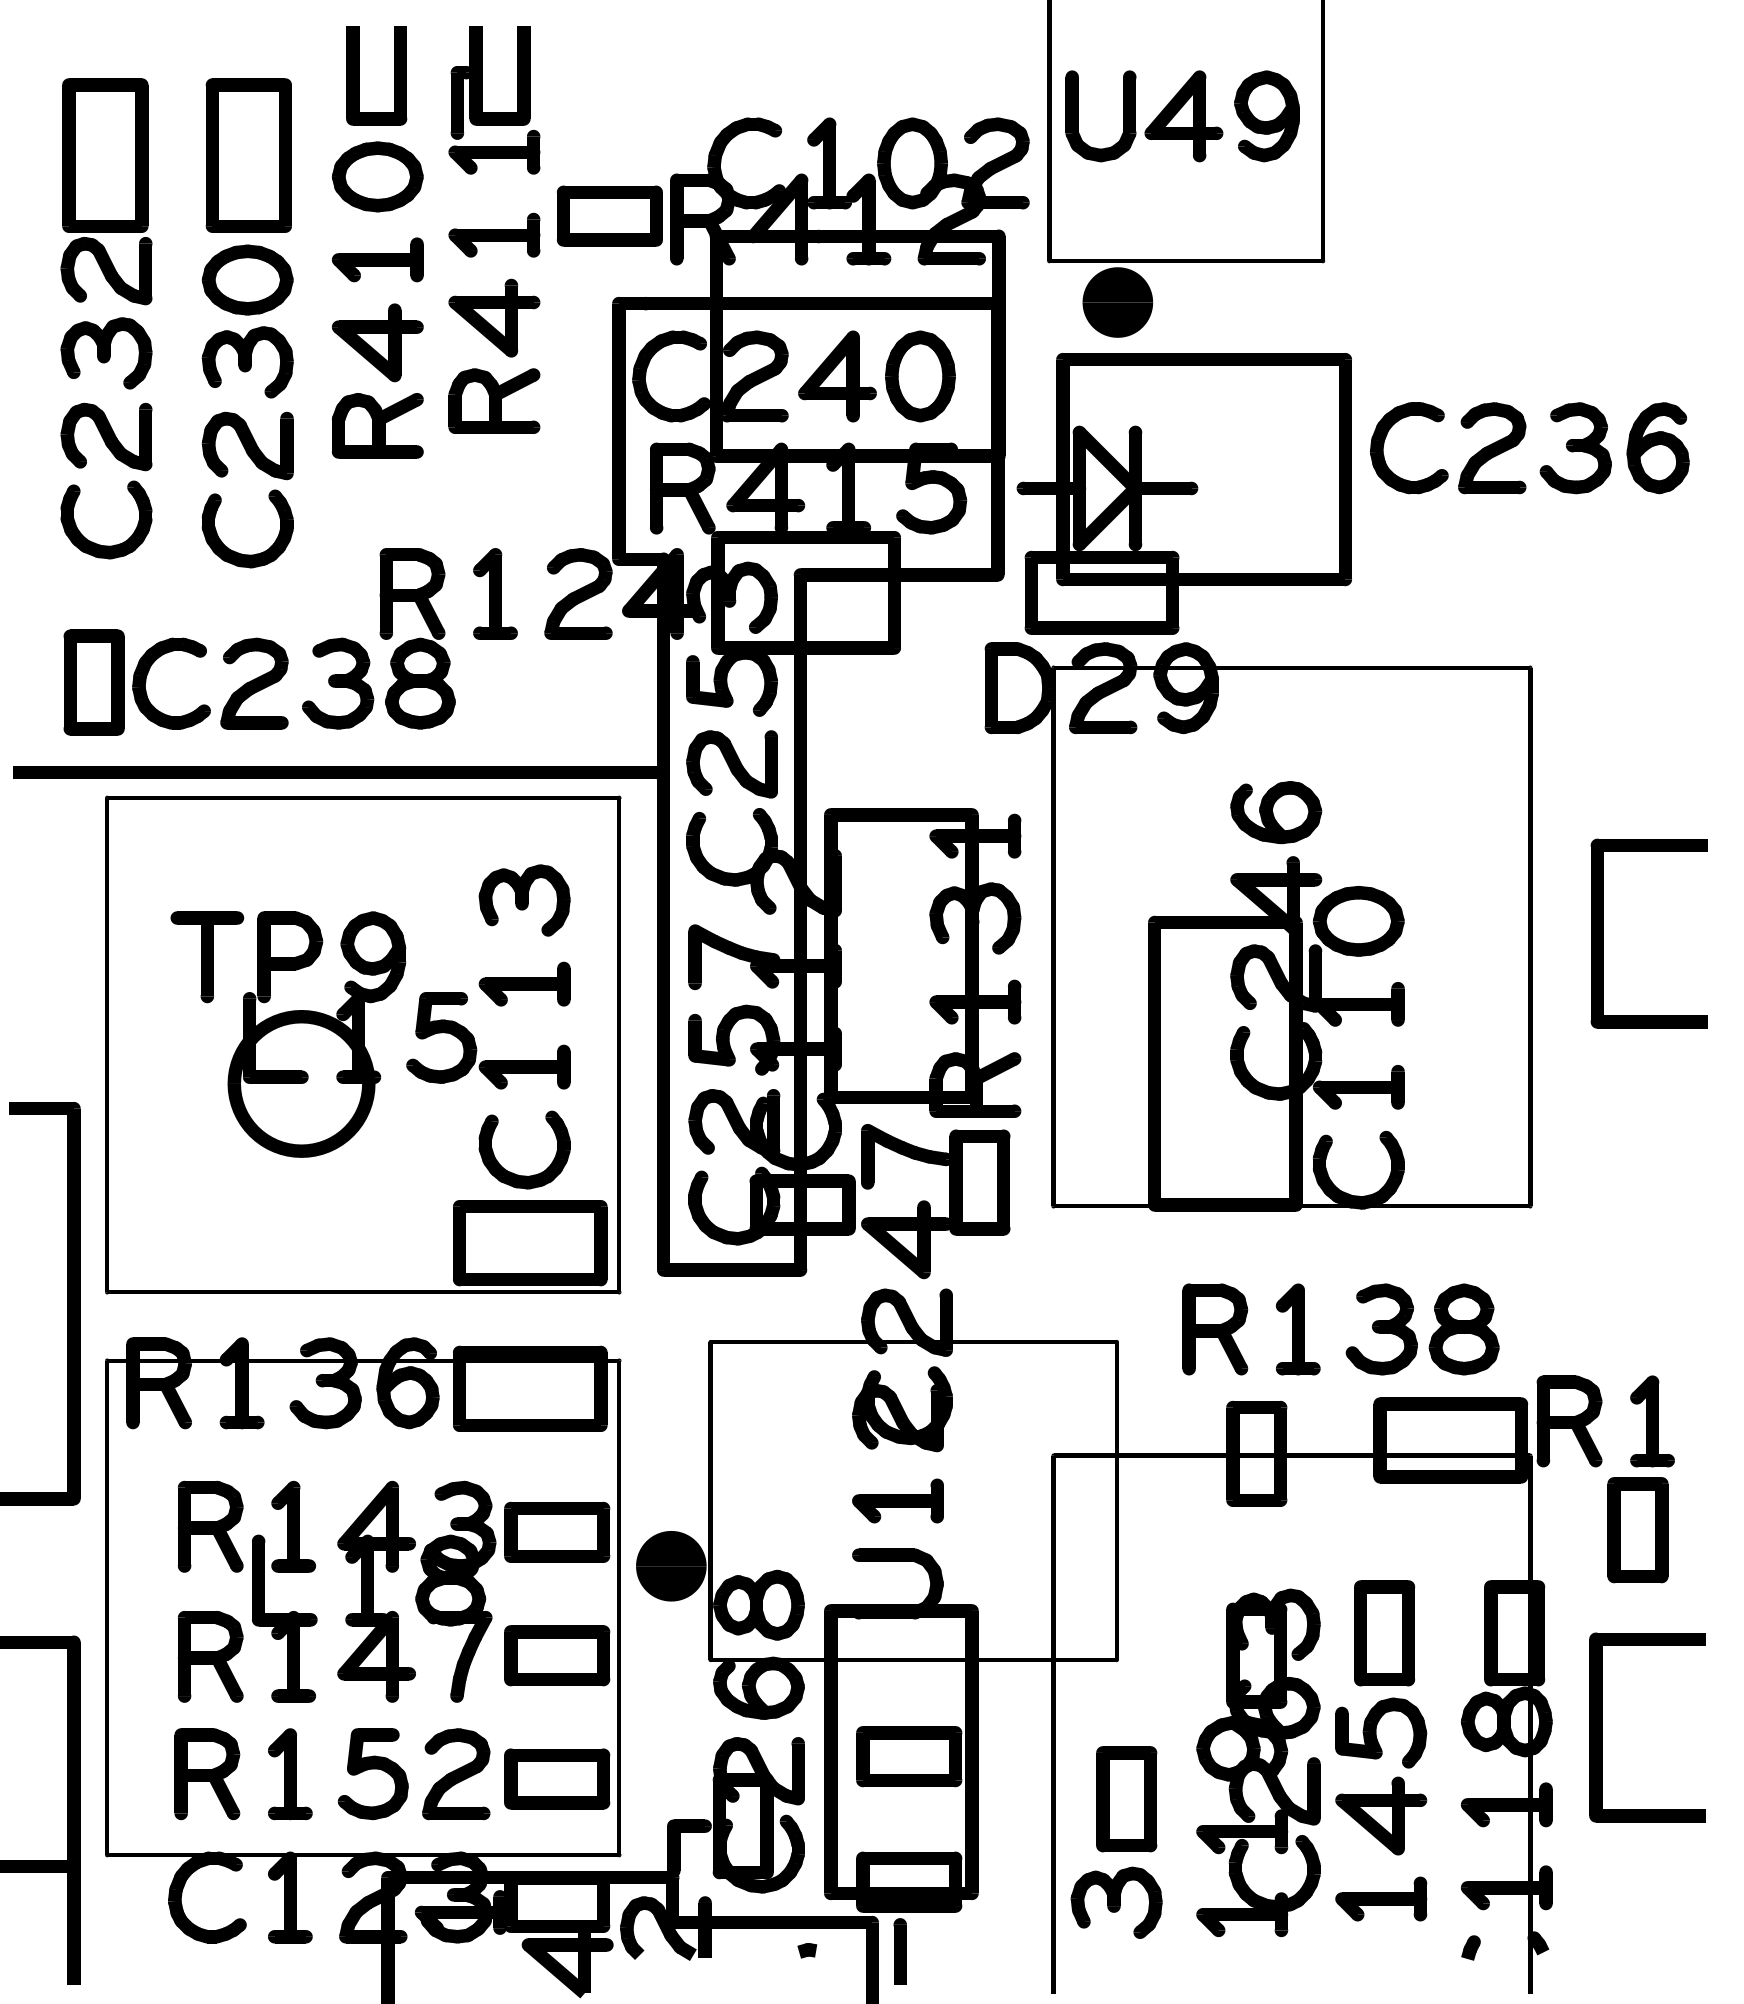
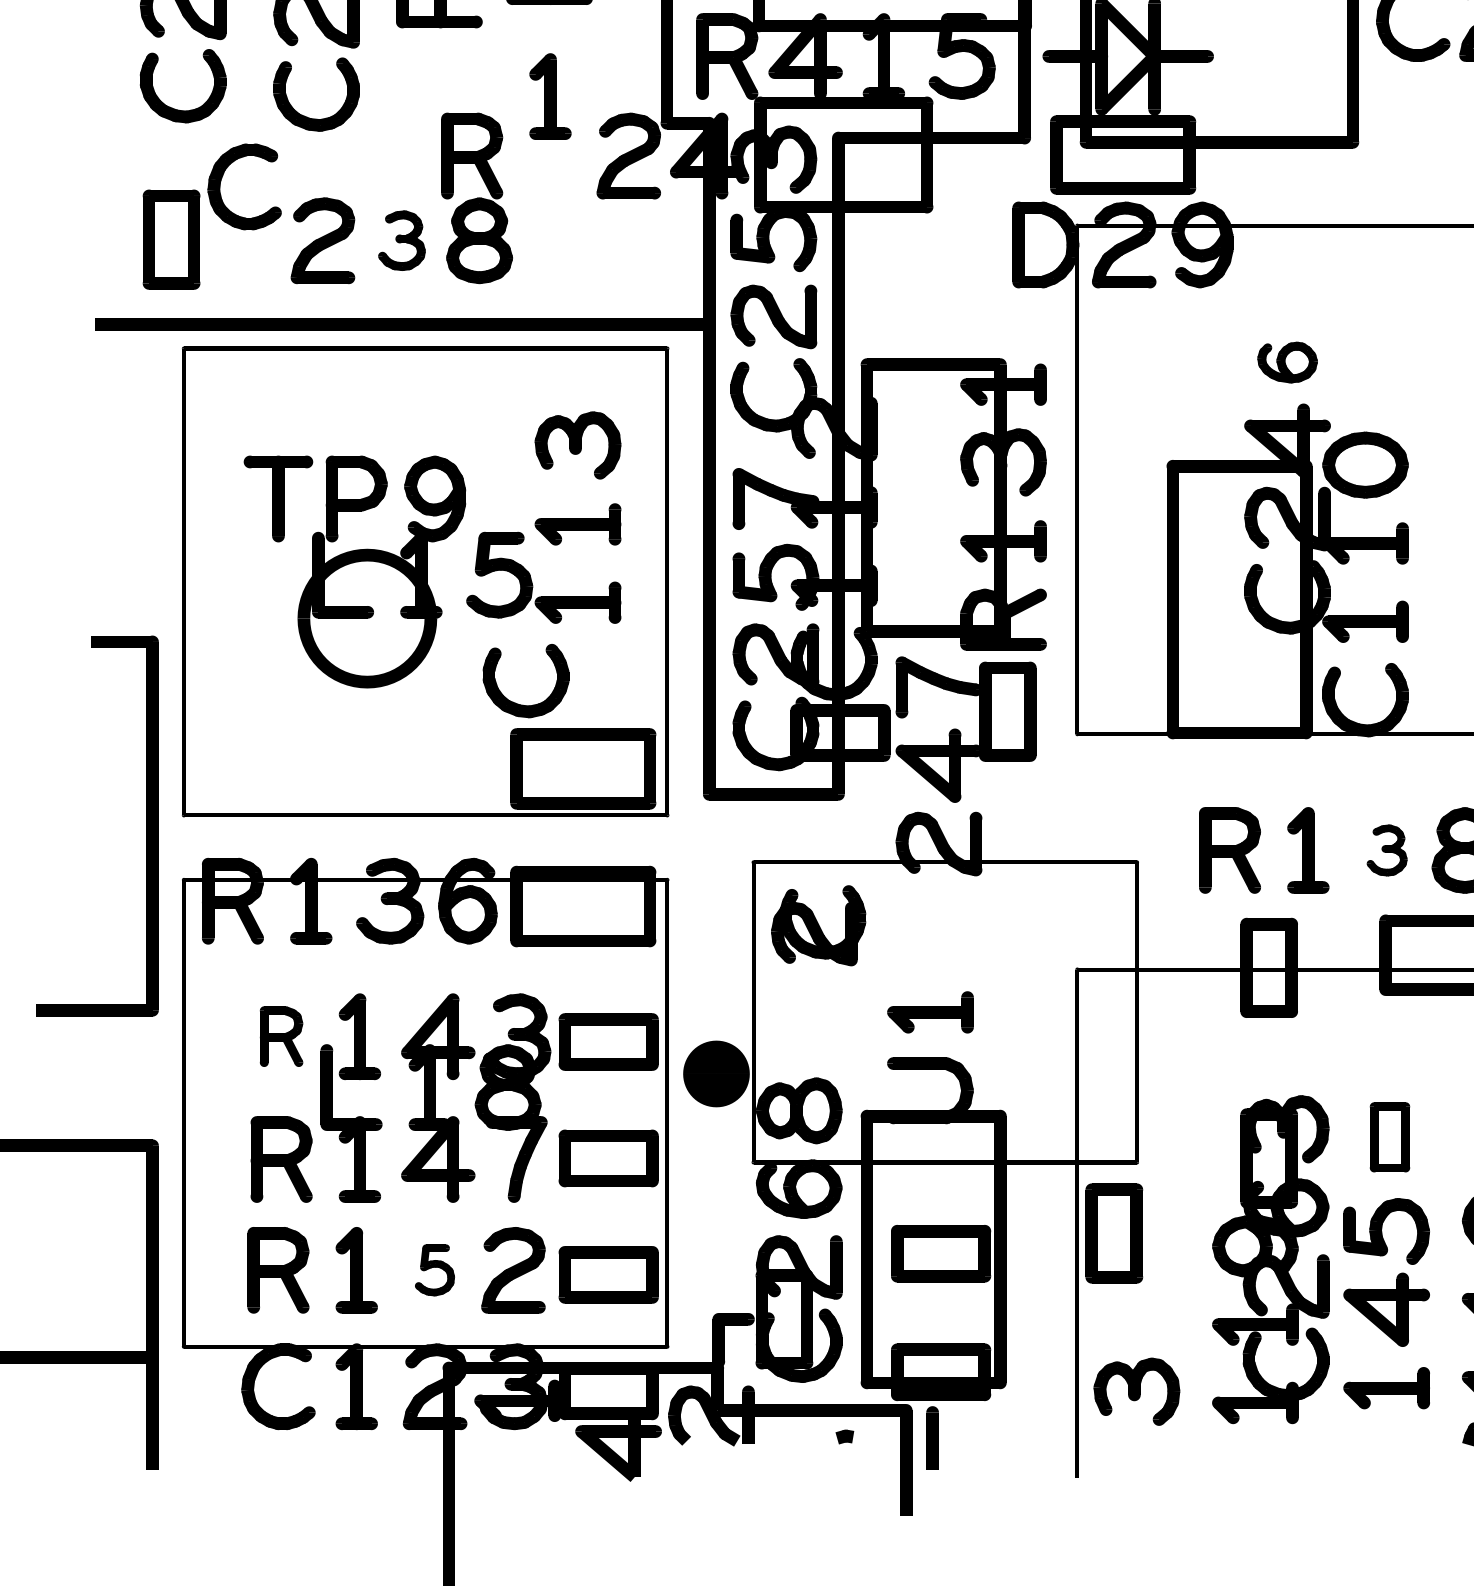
part: (495, 593) -> (550, 96), moved
part: (147, 676) -> (221, 180), moved
part: (338, 683) -> (402, 240), size x0.7
part: (1276, 812) -> (1287, 362), size x0.7
part: (515, 1173) -> (517, 703), moved
part: (1381, 1329) -> (1386, 850), size x0.6
part: (902, 1409) -> (818, 925), moved
part: (210, 1526) -> (281, 1036), size x0.7
part: (1384, 1633) -> (1389, 1137), size x0.7
part: (372, 1774) -> (434, 1270), size x0.6
part: (1126, 1799) -> (1114, 1233), moved

